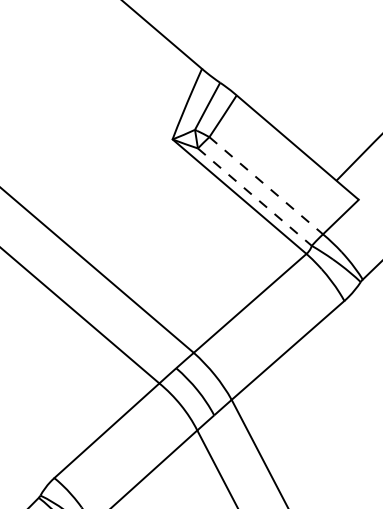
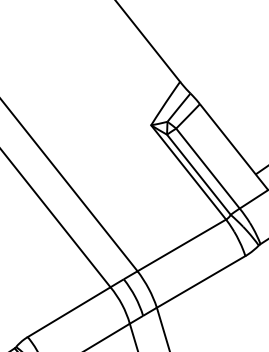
line: (266, 185) -> (208, 168), dashed -> solid
line: (255, 198) -> (199, 175), dashed -> solid

